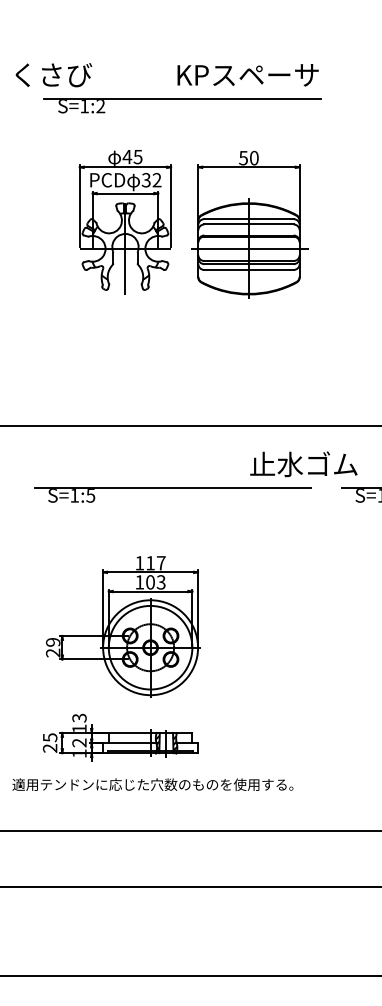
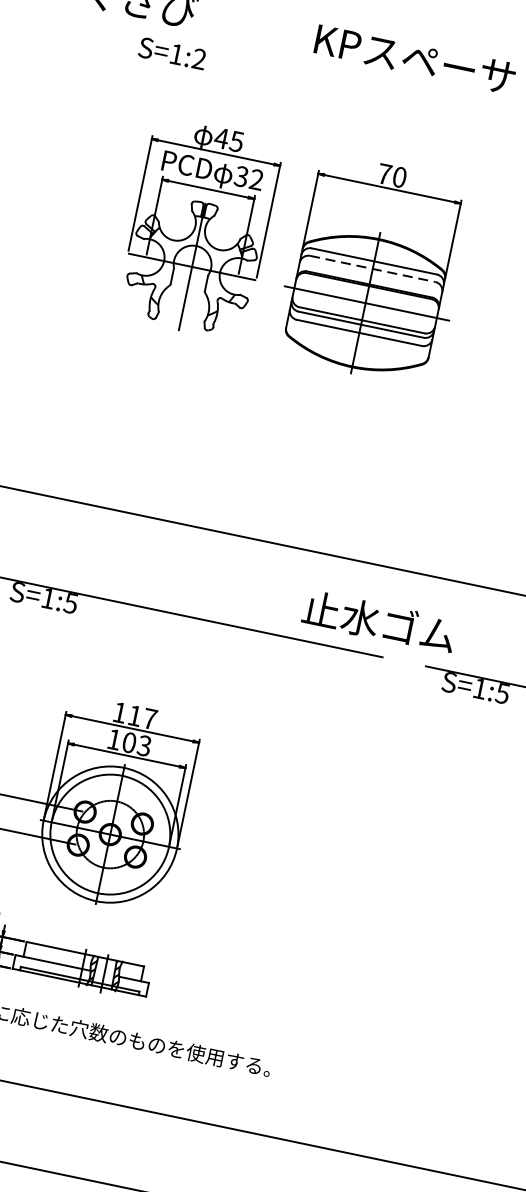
line: (182, 98) -> (316, 72), removed
text: (243, 158) -> (384, 174), 50 -> 70
line: (249, 224) -> (373, 269), solid -> dashed

